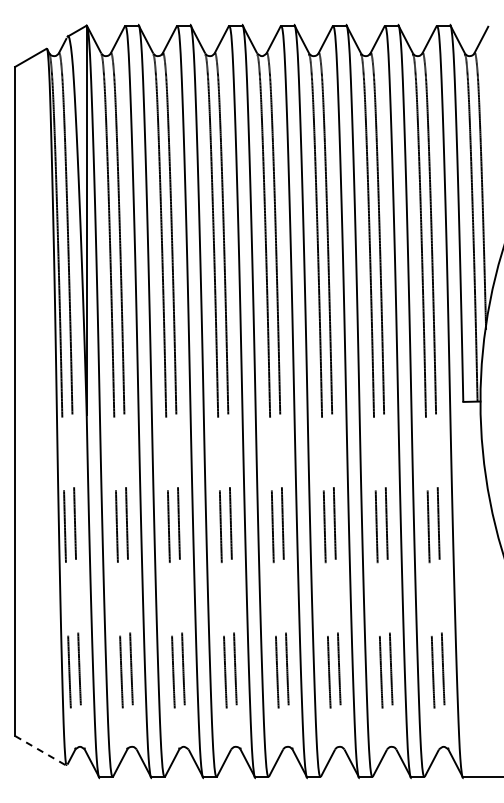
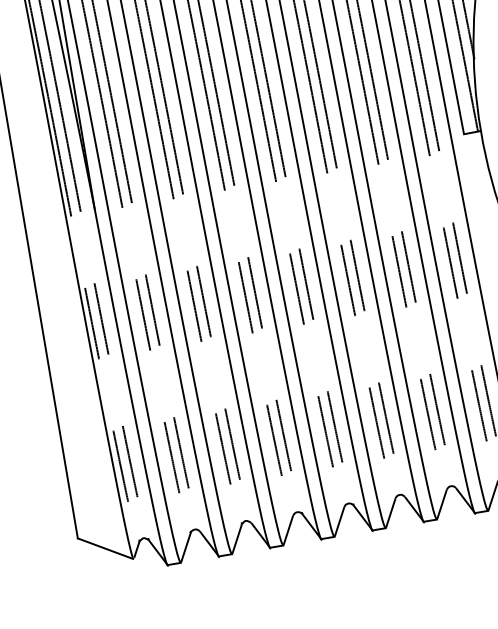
line: (41, 751) -> (106, 549), dashed -> solid

